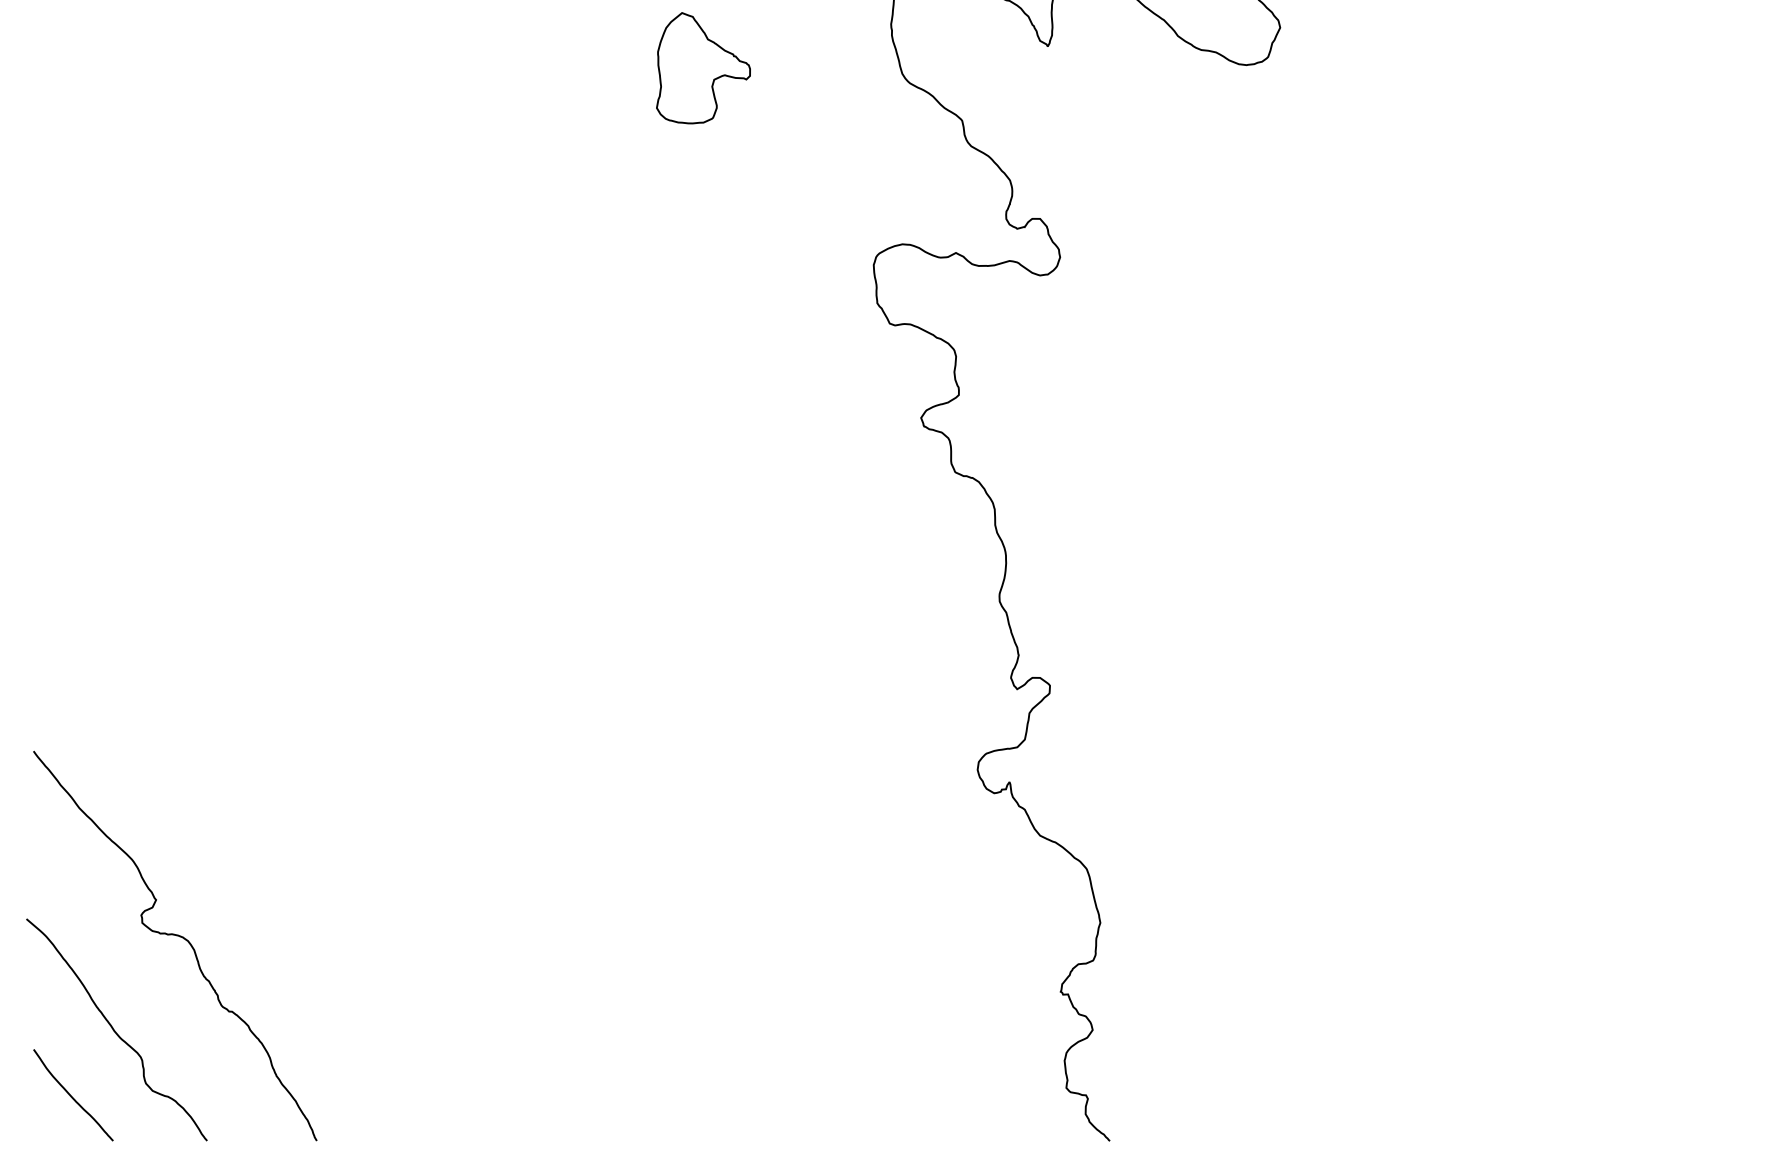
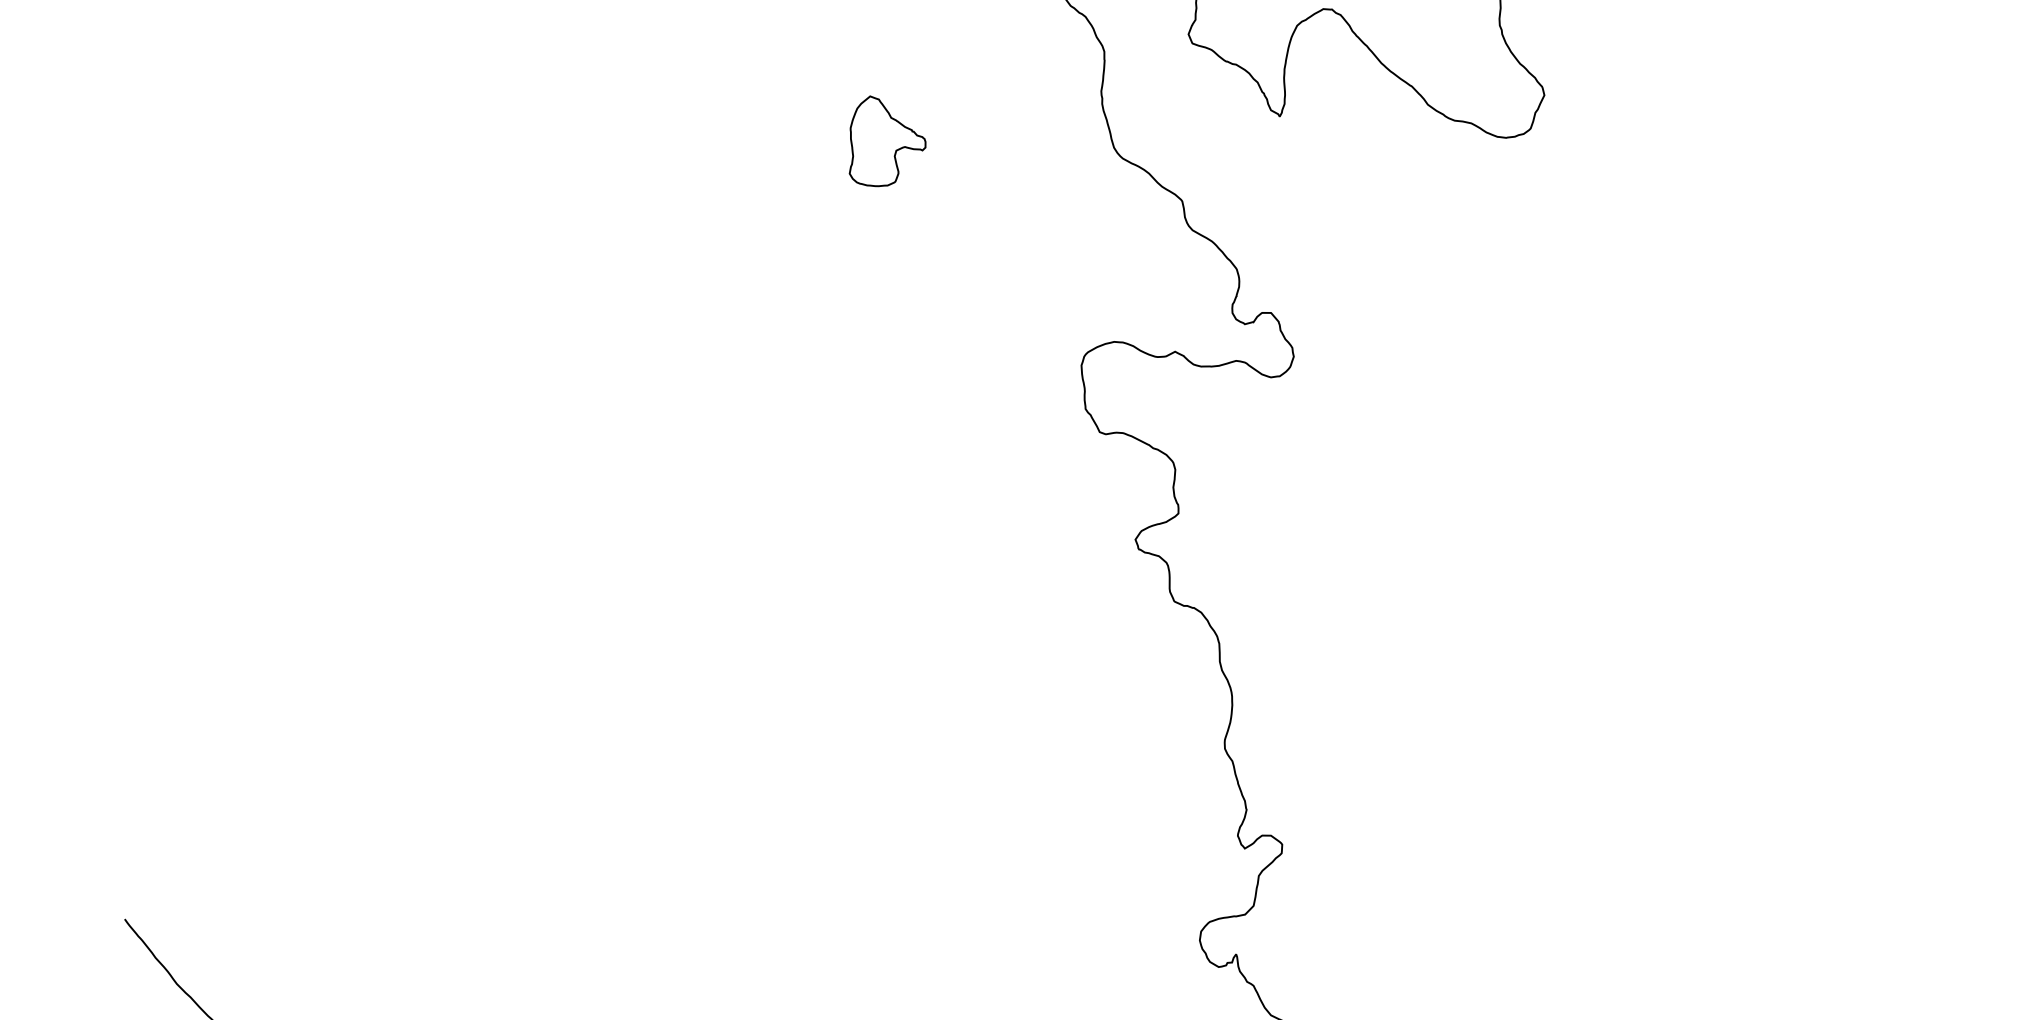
part: (703, 67) -> (887, 140), size x0.71

